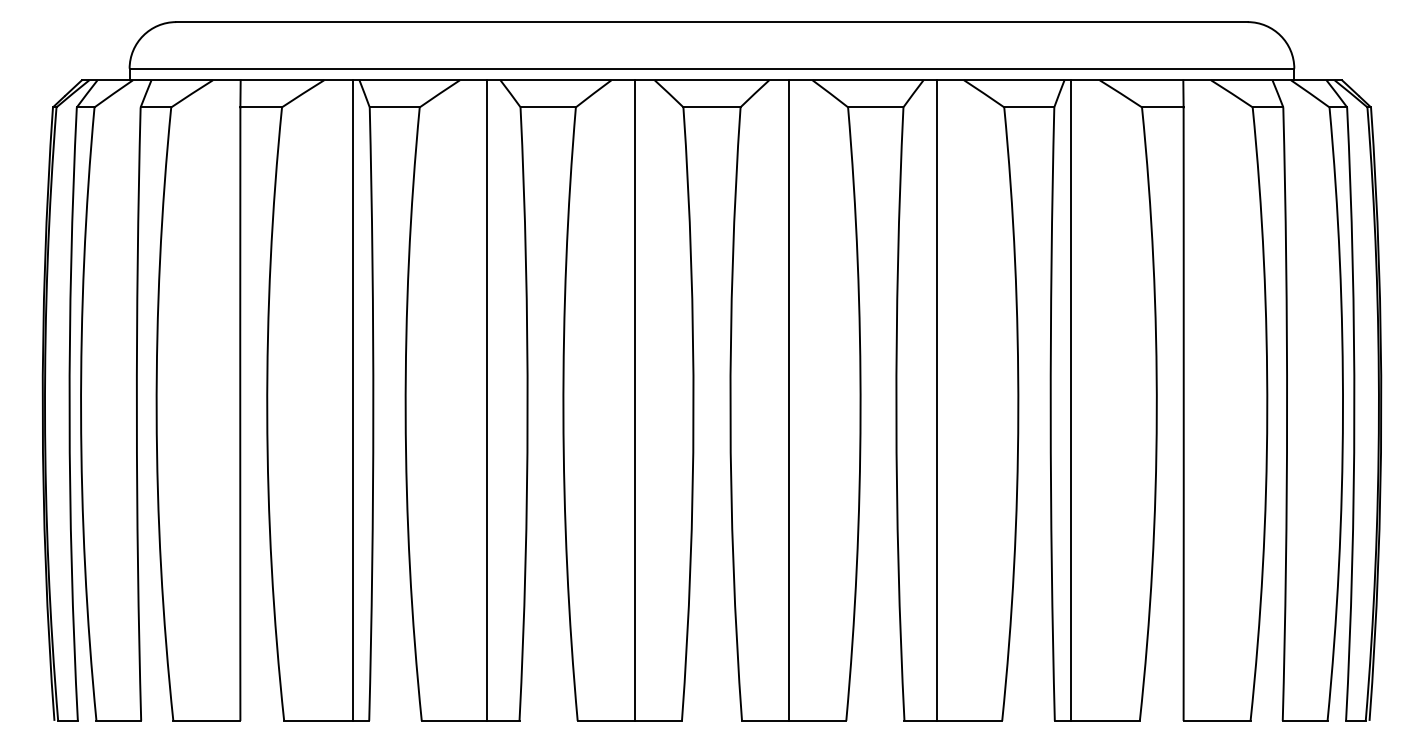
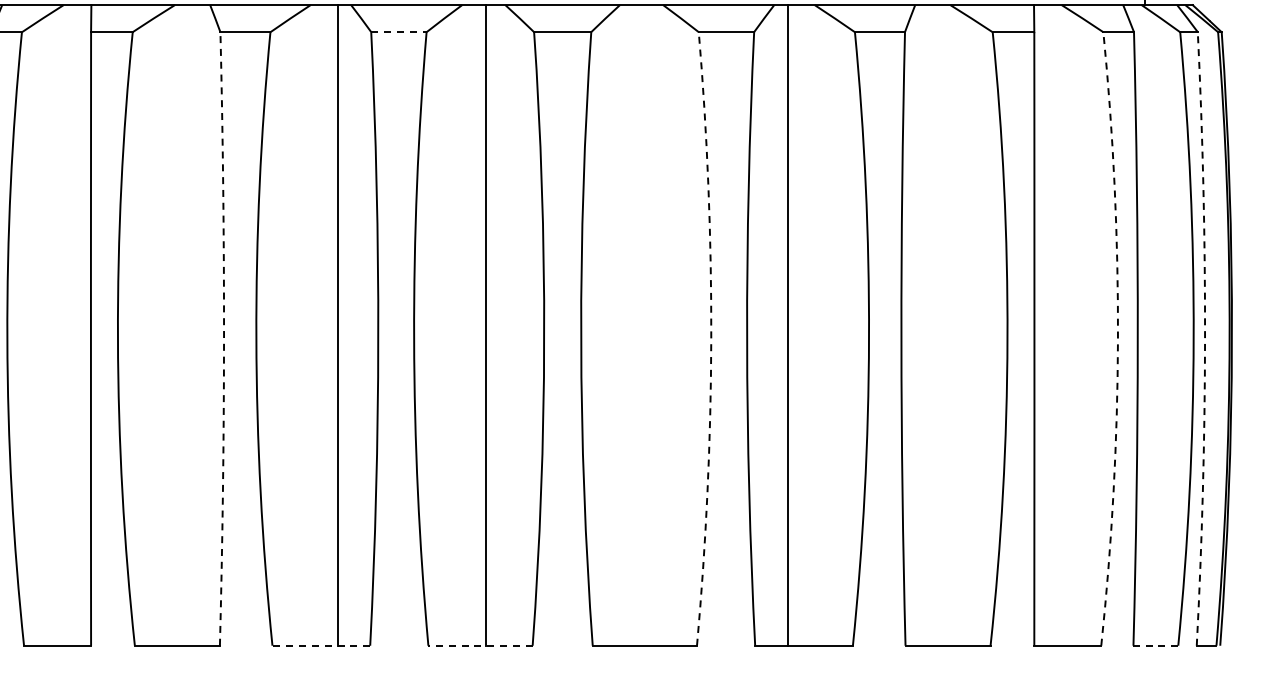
line: (548, 107) -> (399, 32), solid -> dashed
line: (352, 400) -> (203, 325), removed
line: (788, 400) -> (639, 325), removed
line: (1071, 400) -> (922, 325), removed
arc: (373, 414) -> (224, 339), solid -> dashed
arc: (860, 414) -> (711, 339), solid -> dashed
arc: (1267, 414) -> (1118, 339), solid -> dashed
arc: (1354, 414) -> (1205, 339), solid -> dashed
line: (470, 720) -> (321, 645), solid -> dashed
line: (629, 720) -> (480, 645), solid -> dashed
line: (1304, 720) -> (1155, 645), solid -> dashed

